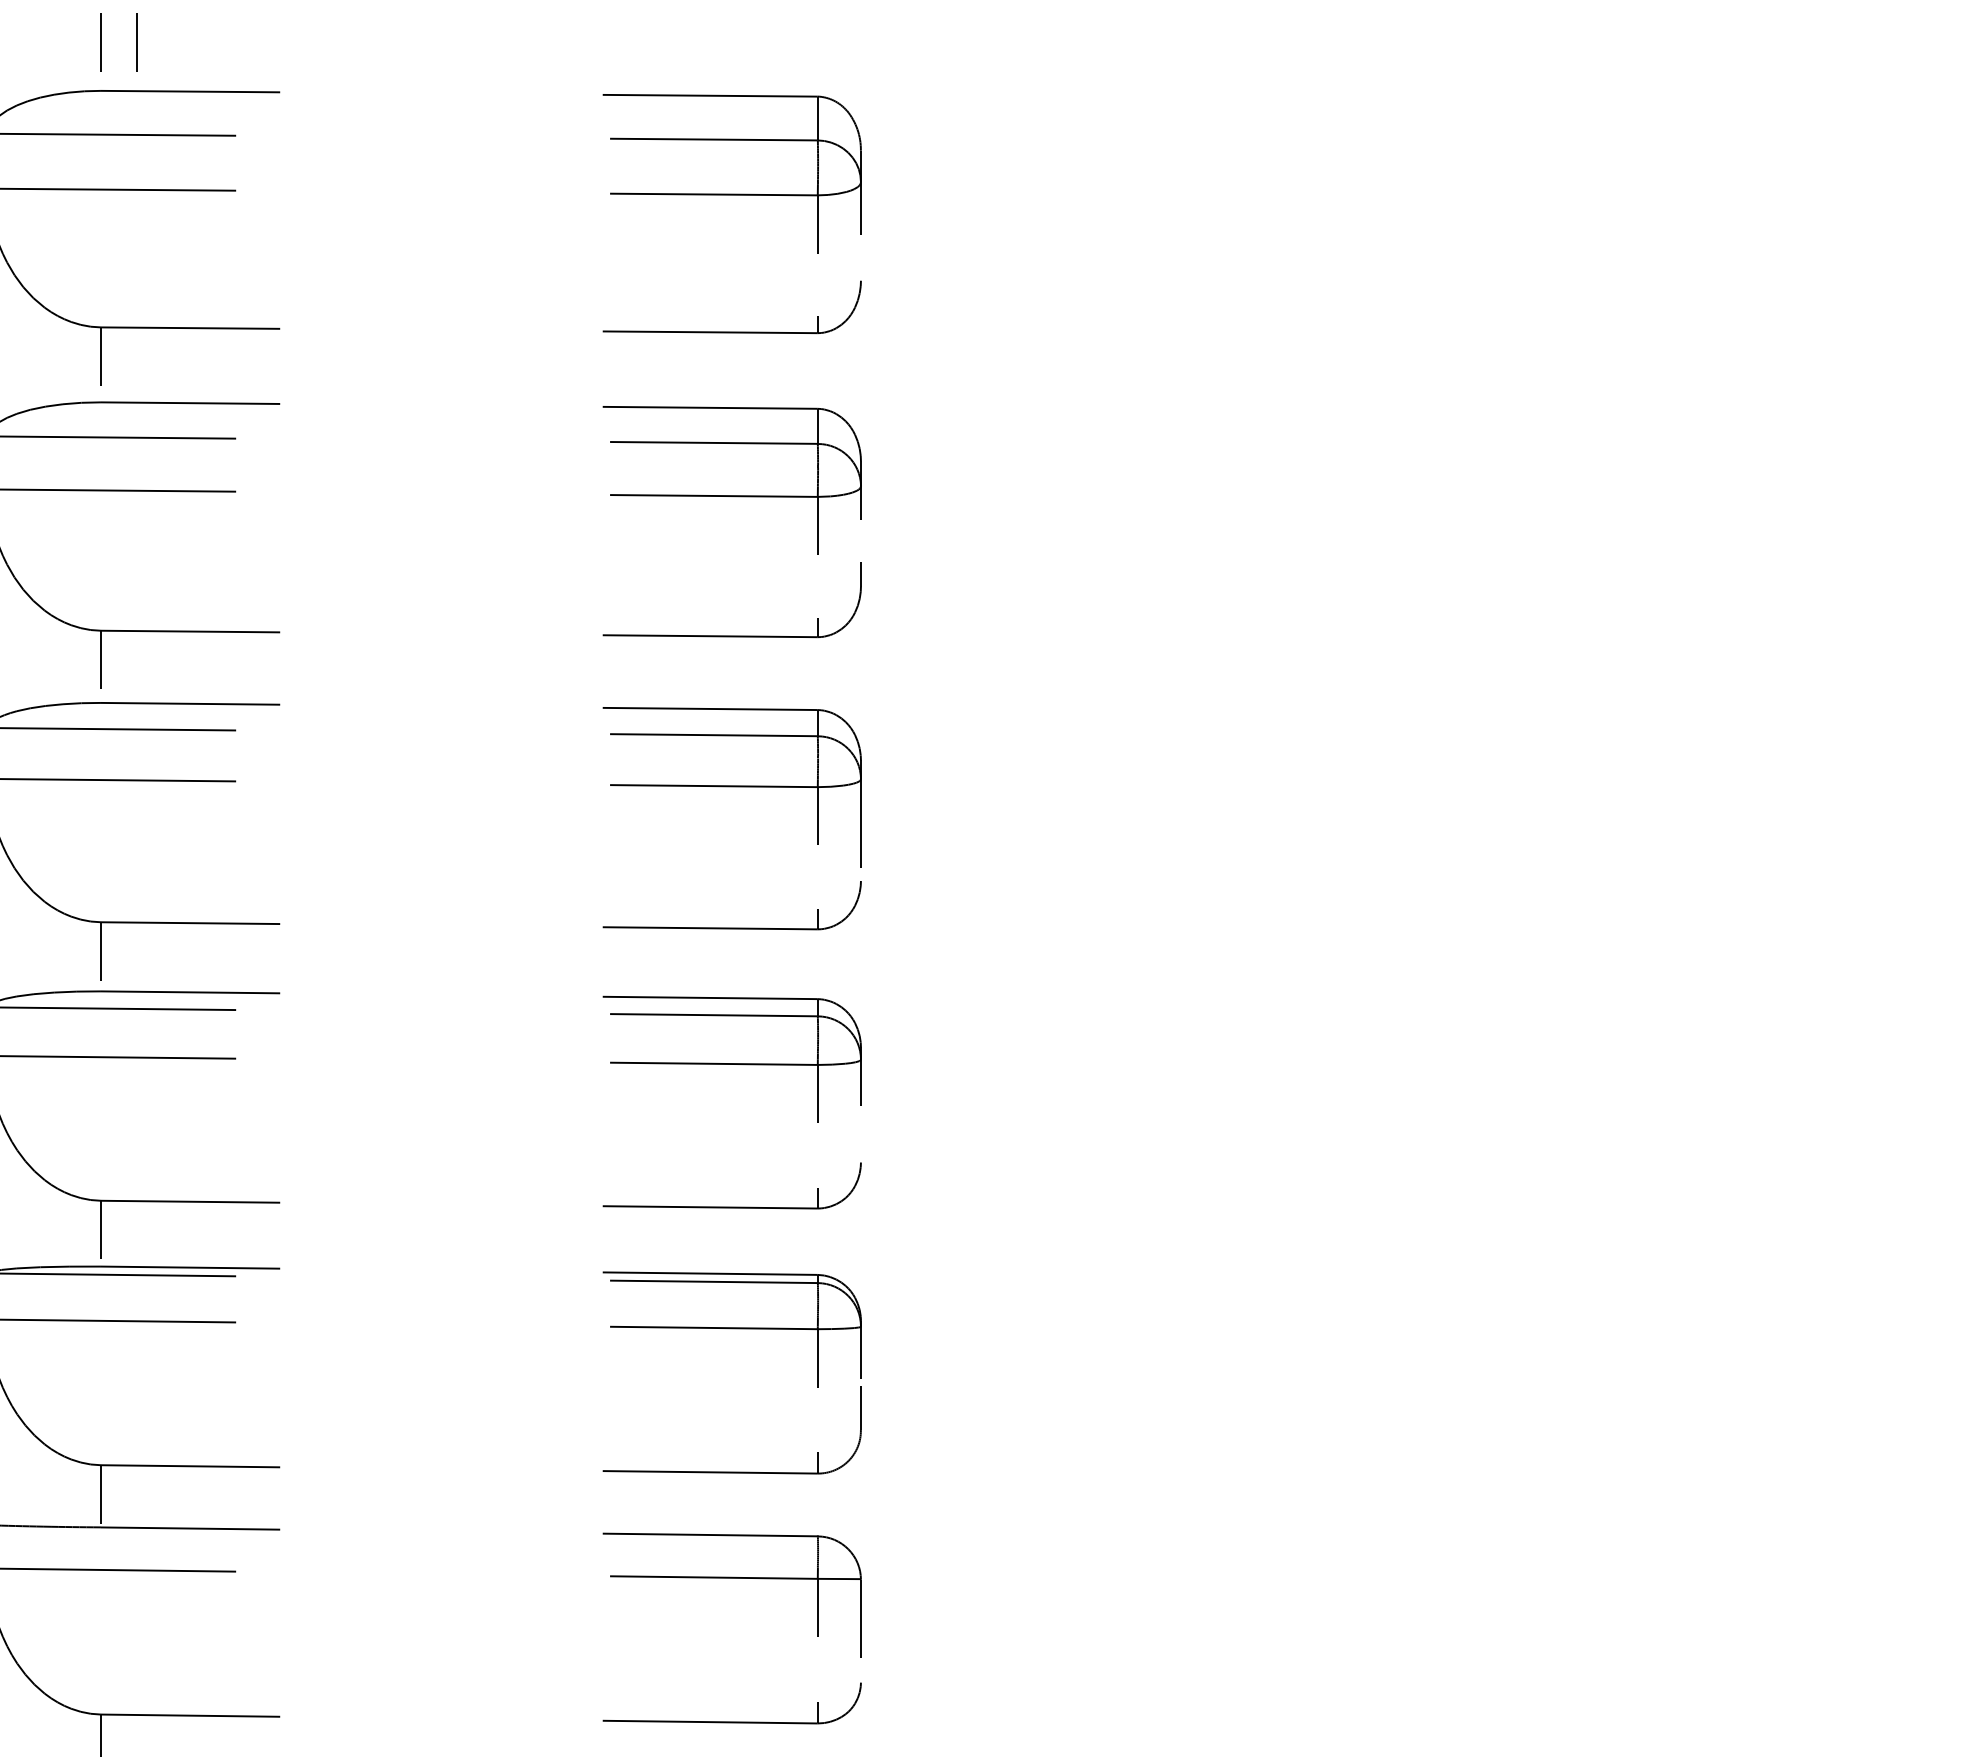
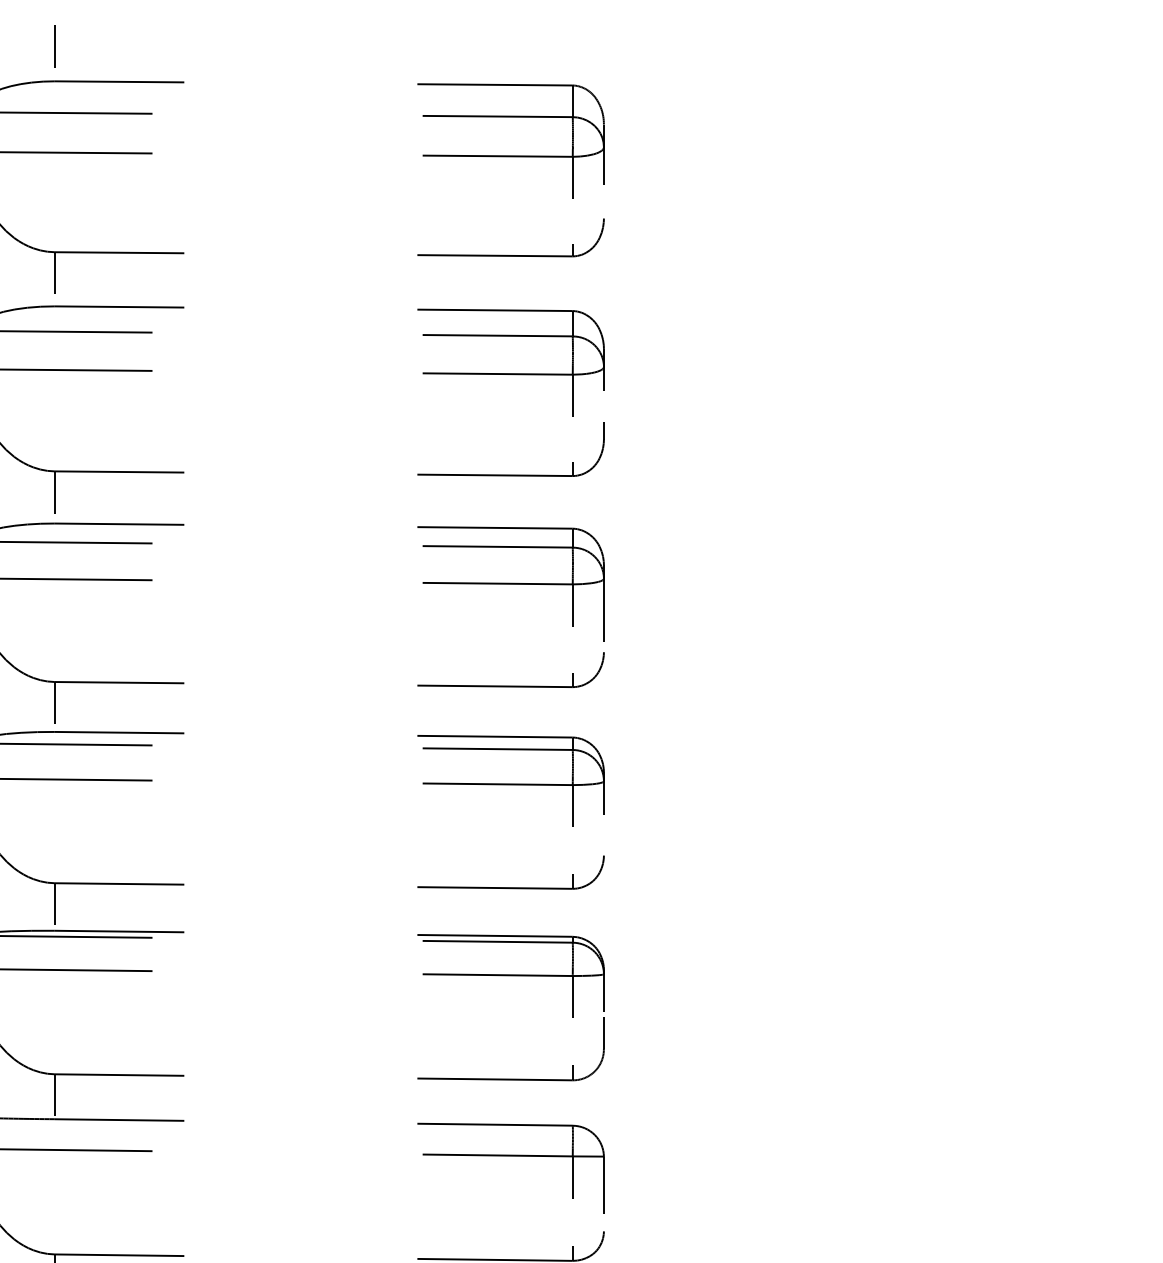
line: (136, 42) -> (80, 46), removed

